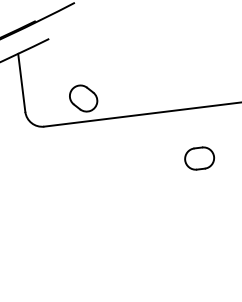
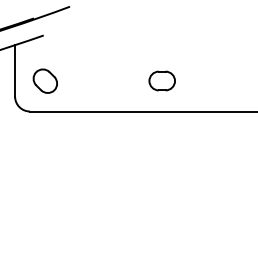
part: (82, 97) -> (44, 80), moved
part: (198, 158) -> (161, 80), moved

